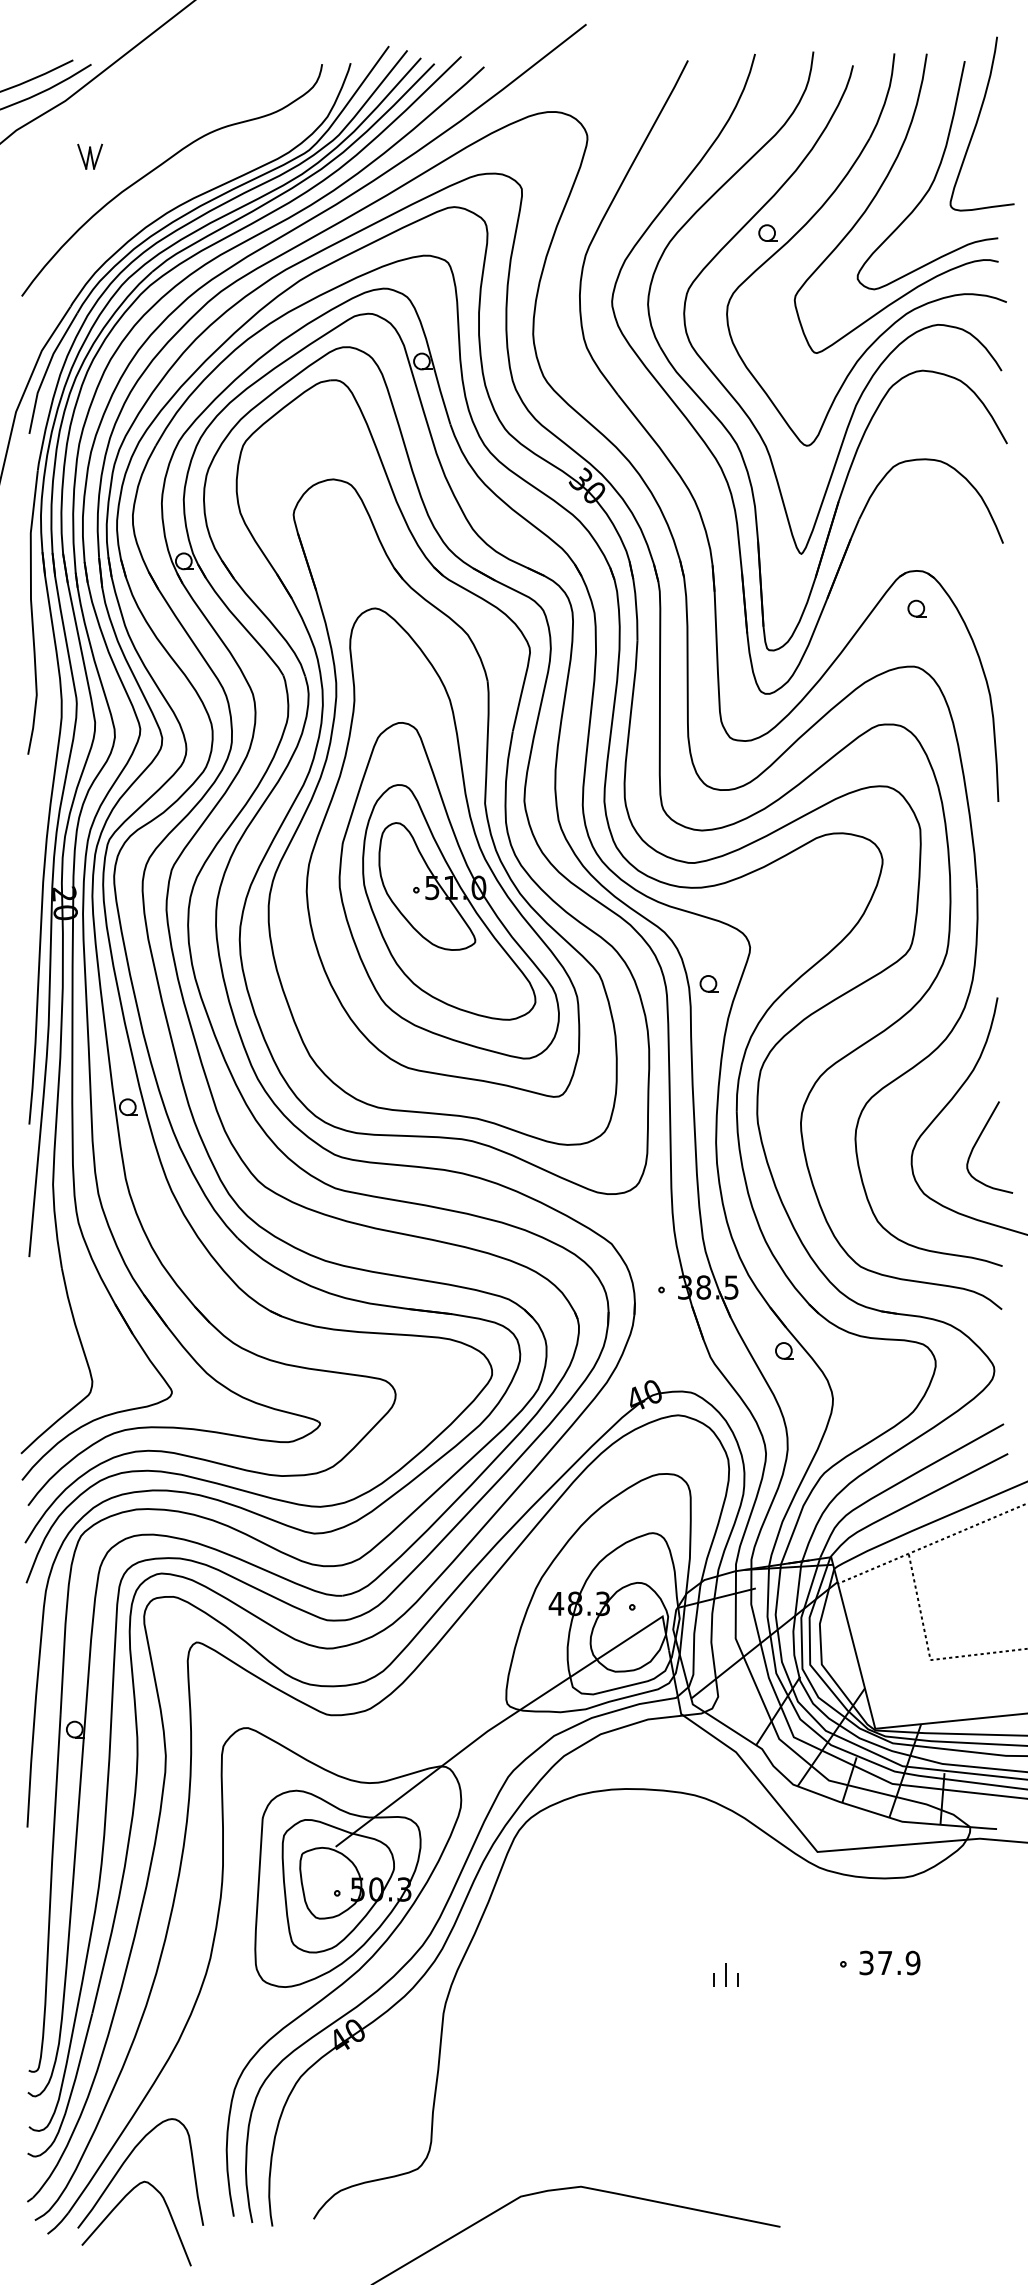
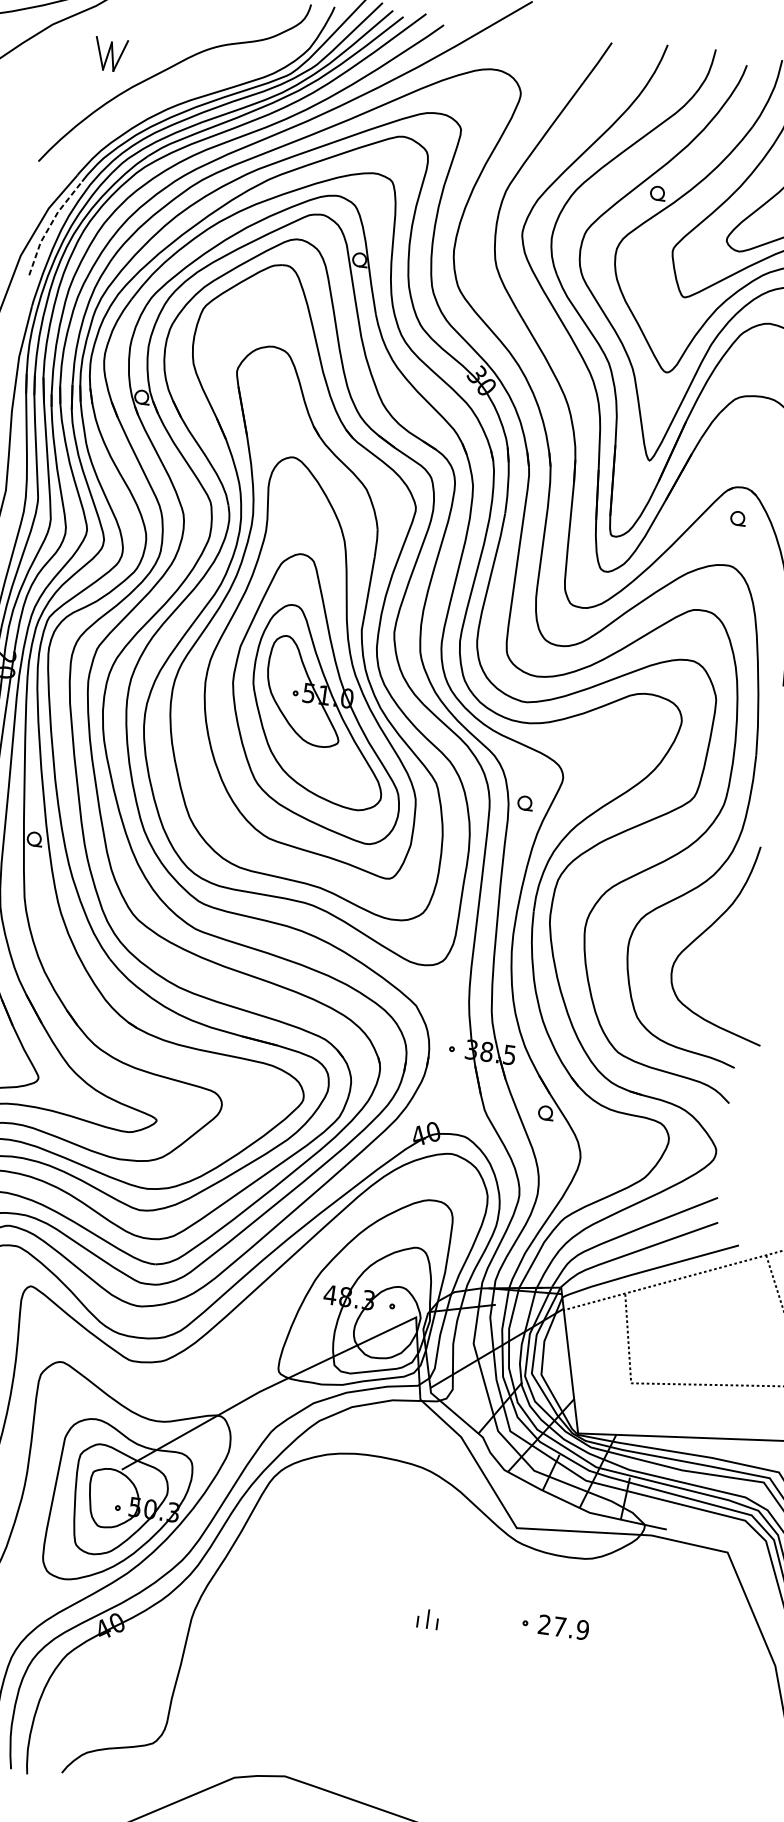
part: (89, 156) -> (109, 54), size x1.6
line: (46, 370) -> (50, 225), solid -> dashed
curve: (977, 1142) -> (727, 963), removed
text: (866, 1963) -> (544, 1625), 37.9 -> 27.9

